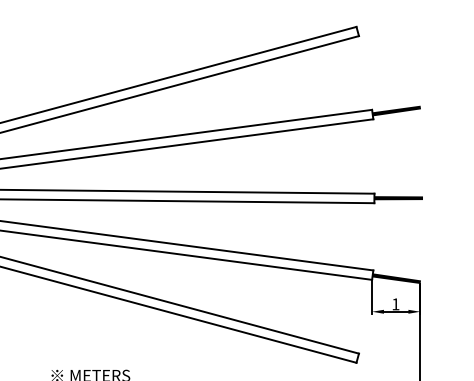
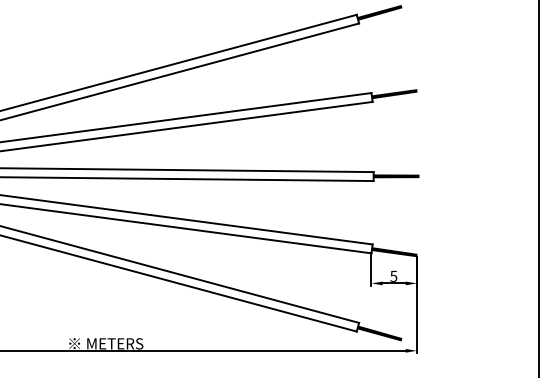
fill: (380, 24) -> (379, 12), added
text: (395, 303) -> (393, 275), 1 -> 5
fill: (380, 364) -> (379, 333), added

